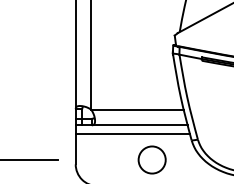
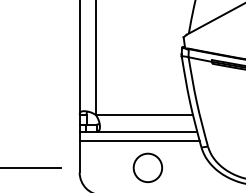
circle: (151, 159) -> (147, 167), moved

